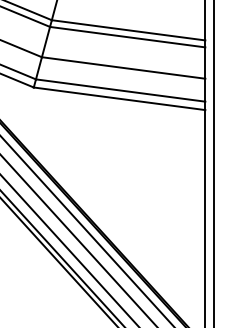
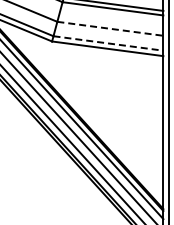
line: (123, 67) -> (110, 28), solid -> dashed
line: (120, 90) -> (108, 43), solid -> dashed

